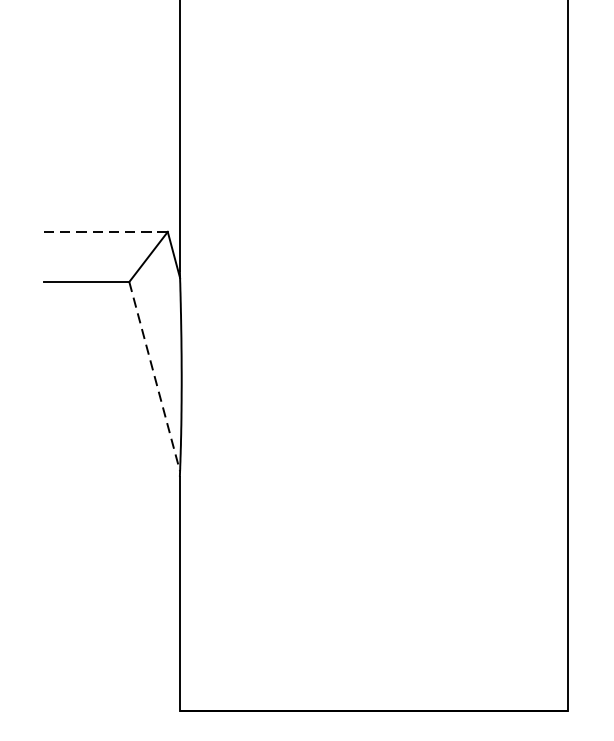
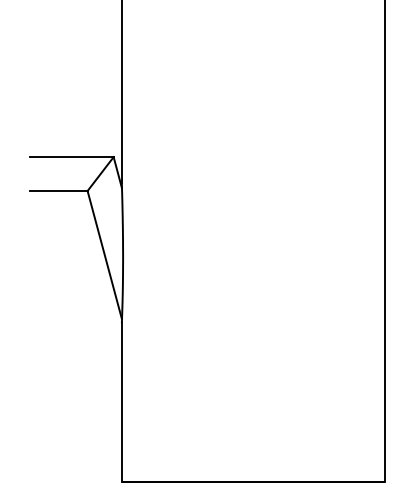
line: (105, 232) -> (71, 157), dashed -> solid
line: (154, 377) -> (104, 255), dashed -> solid

